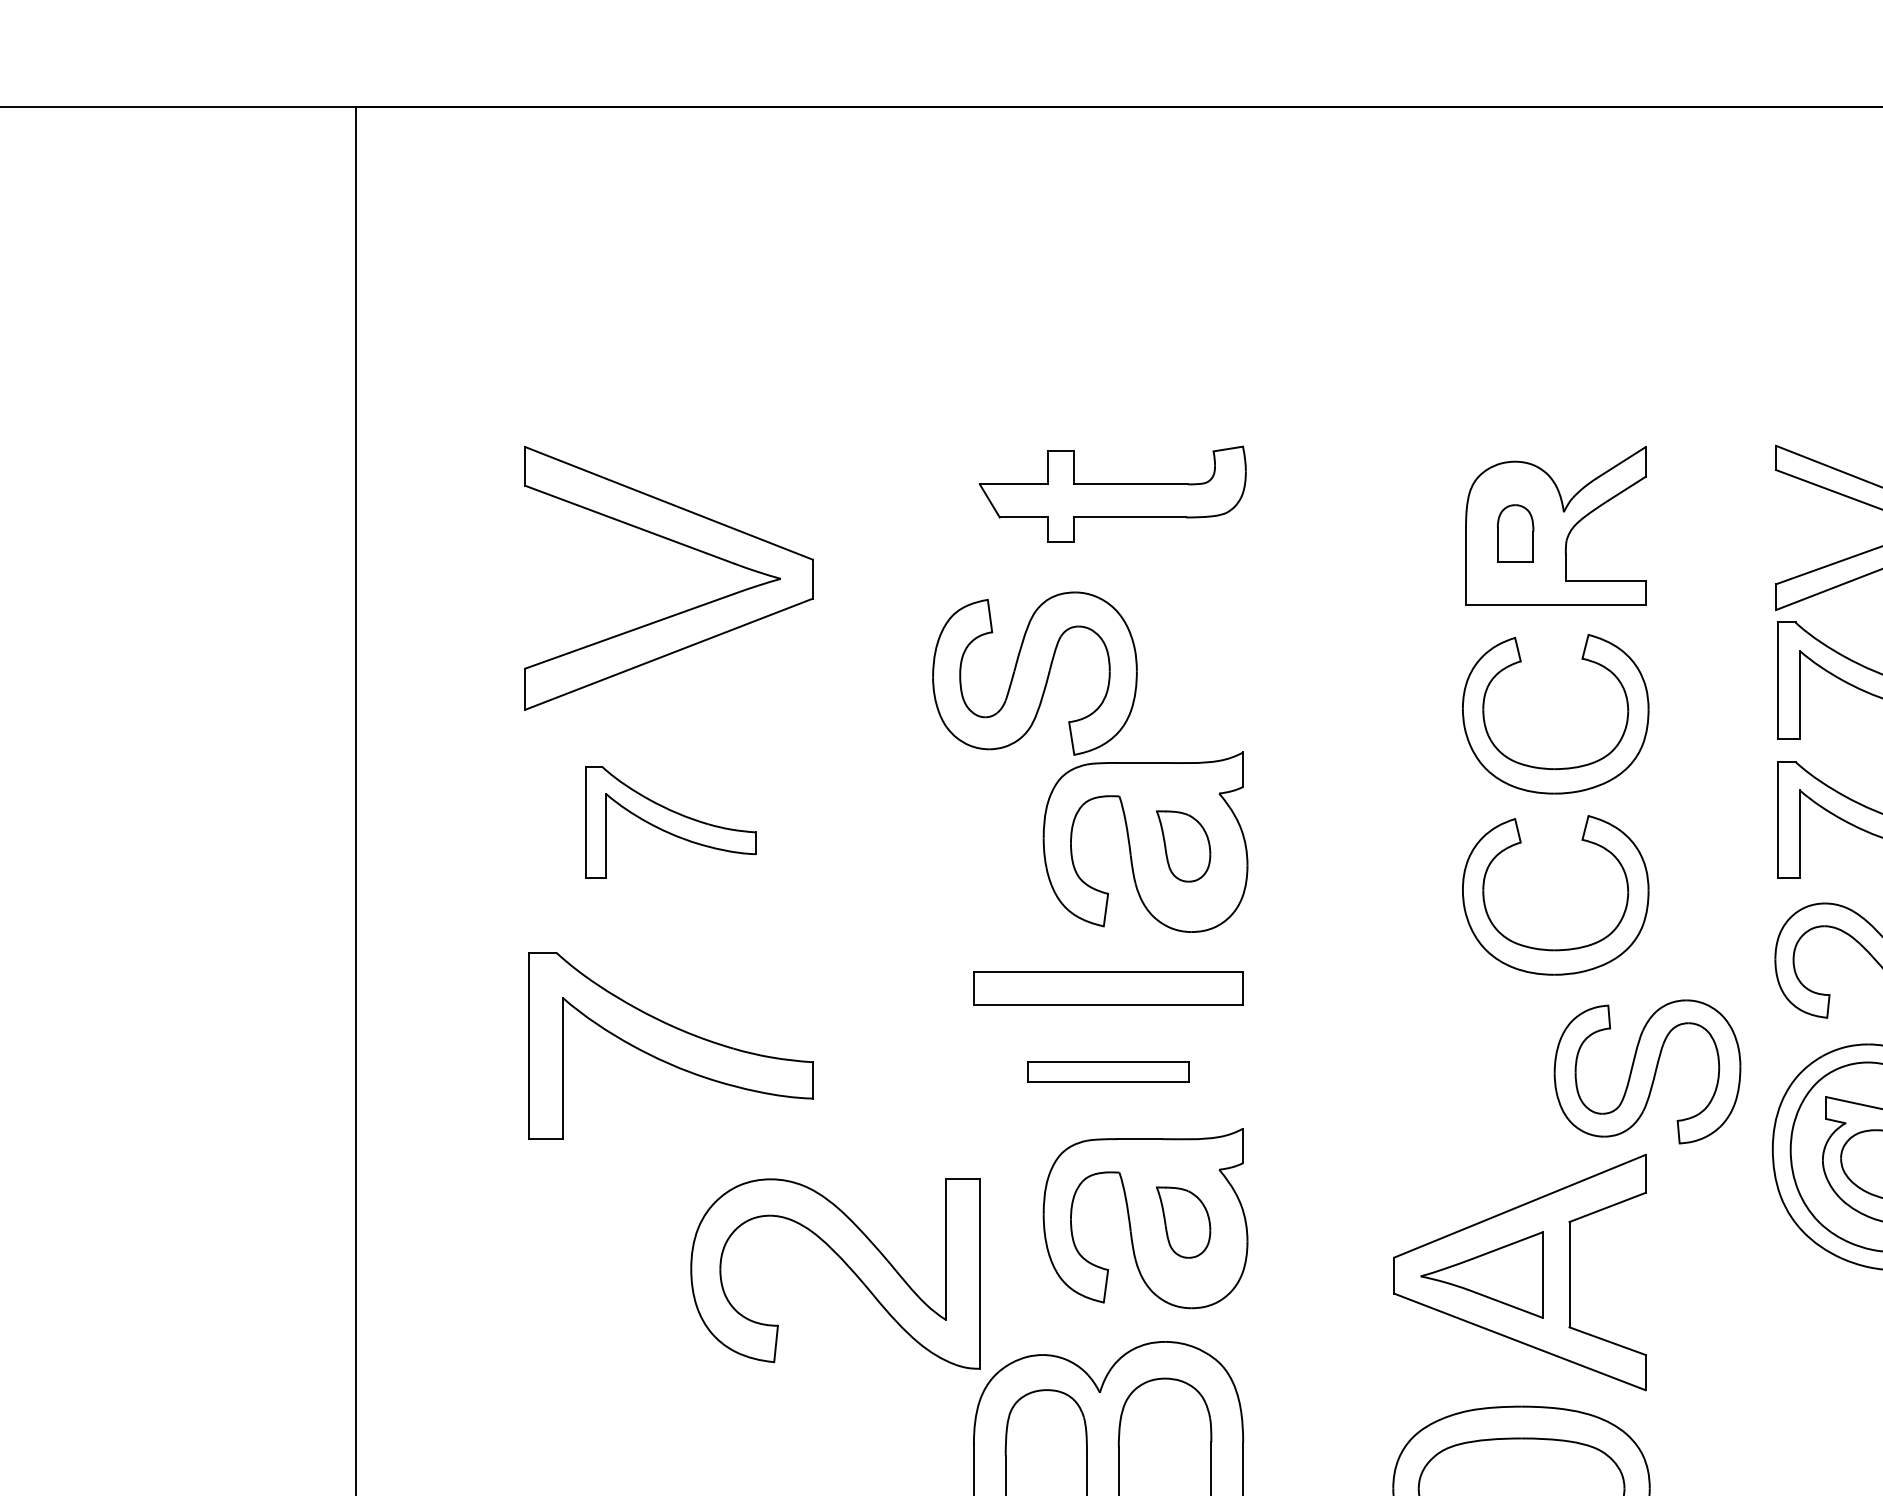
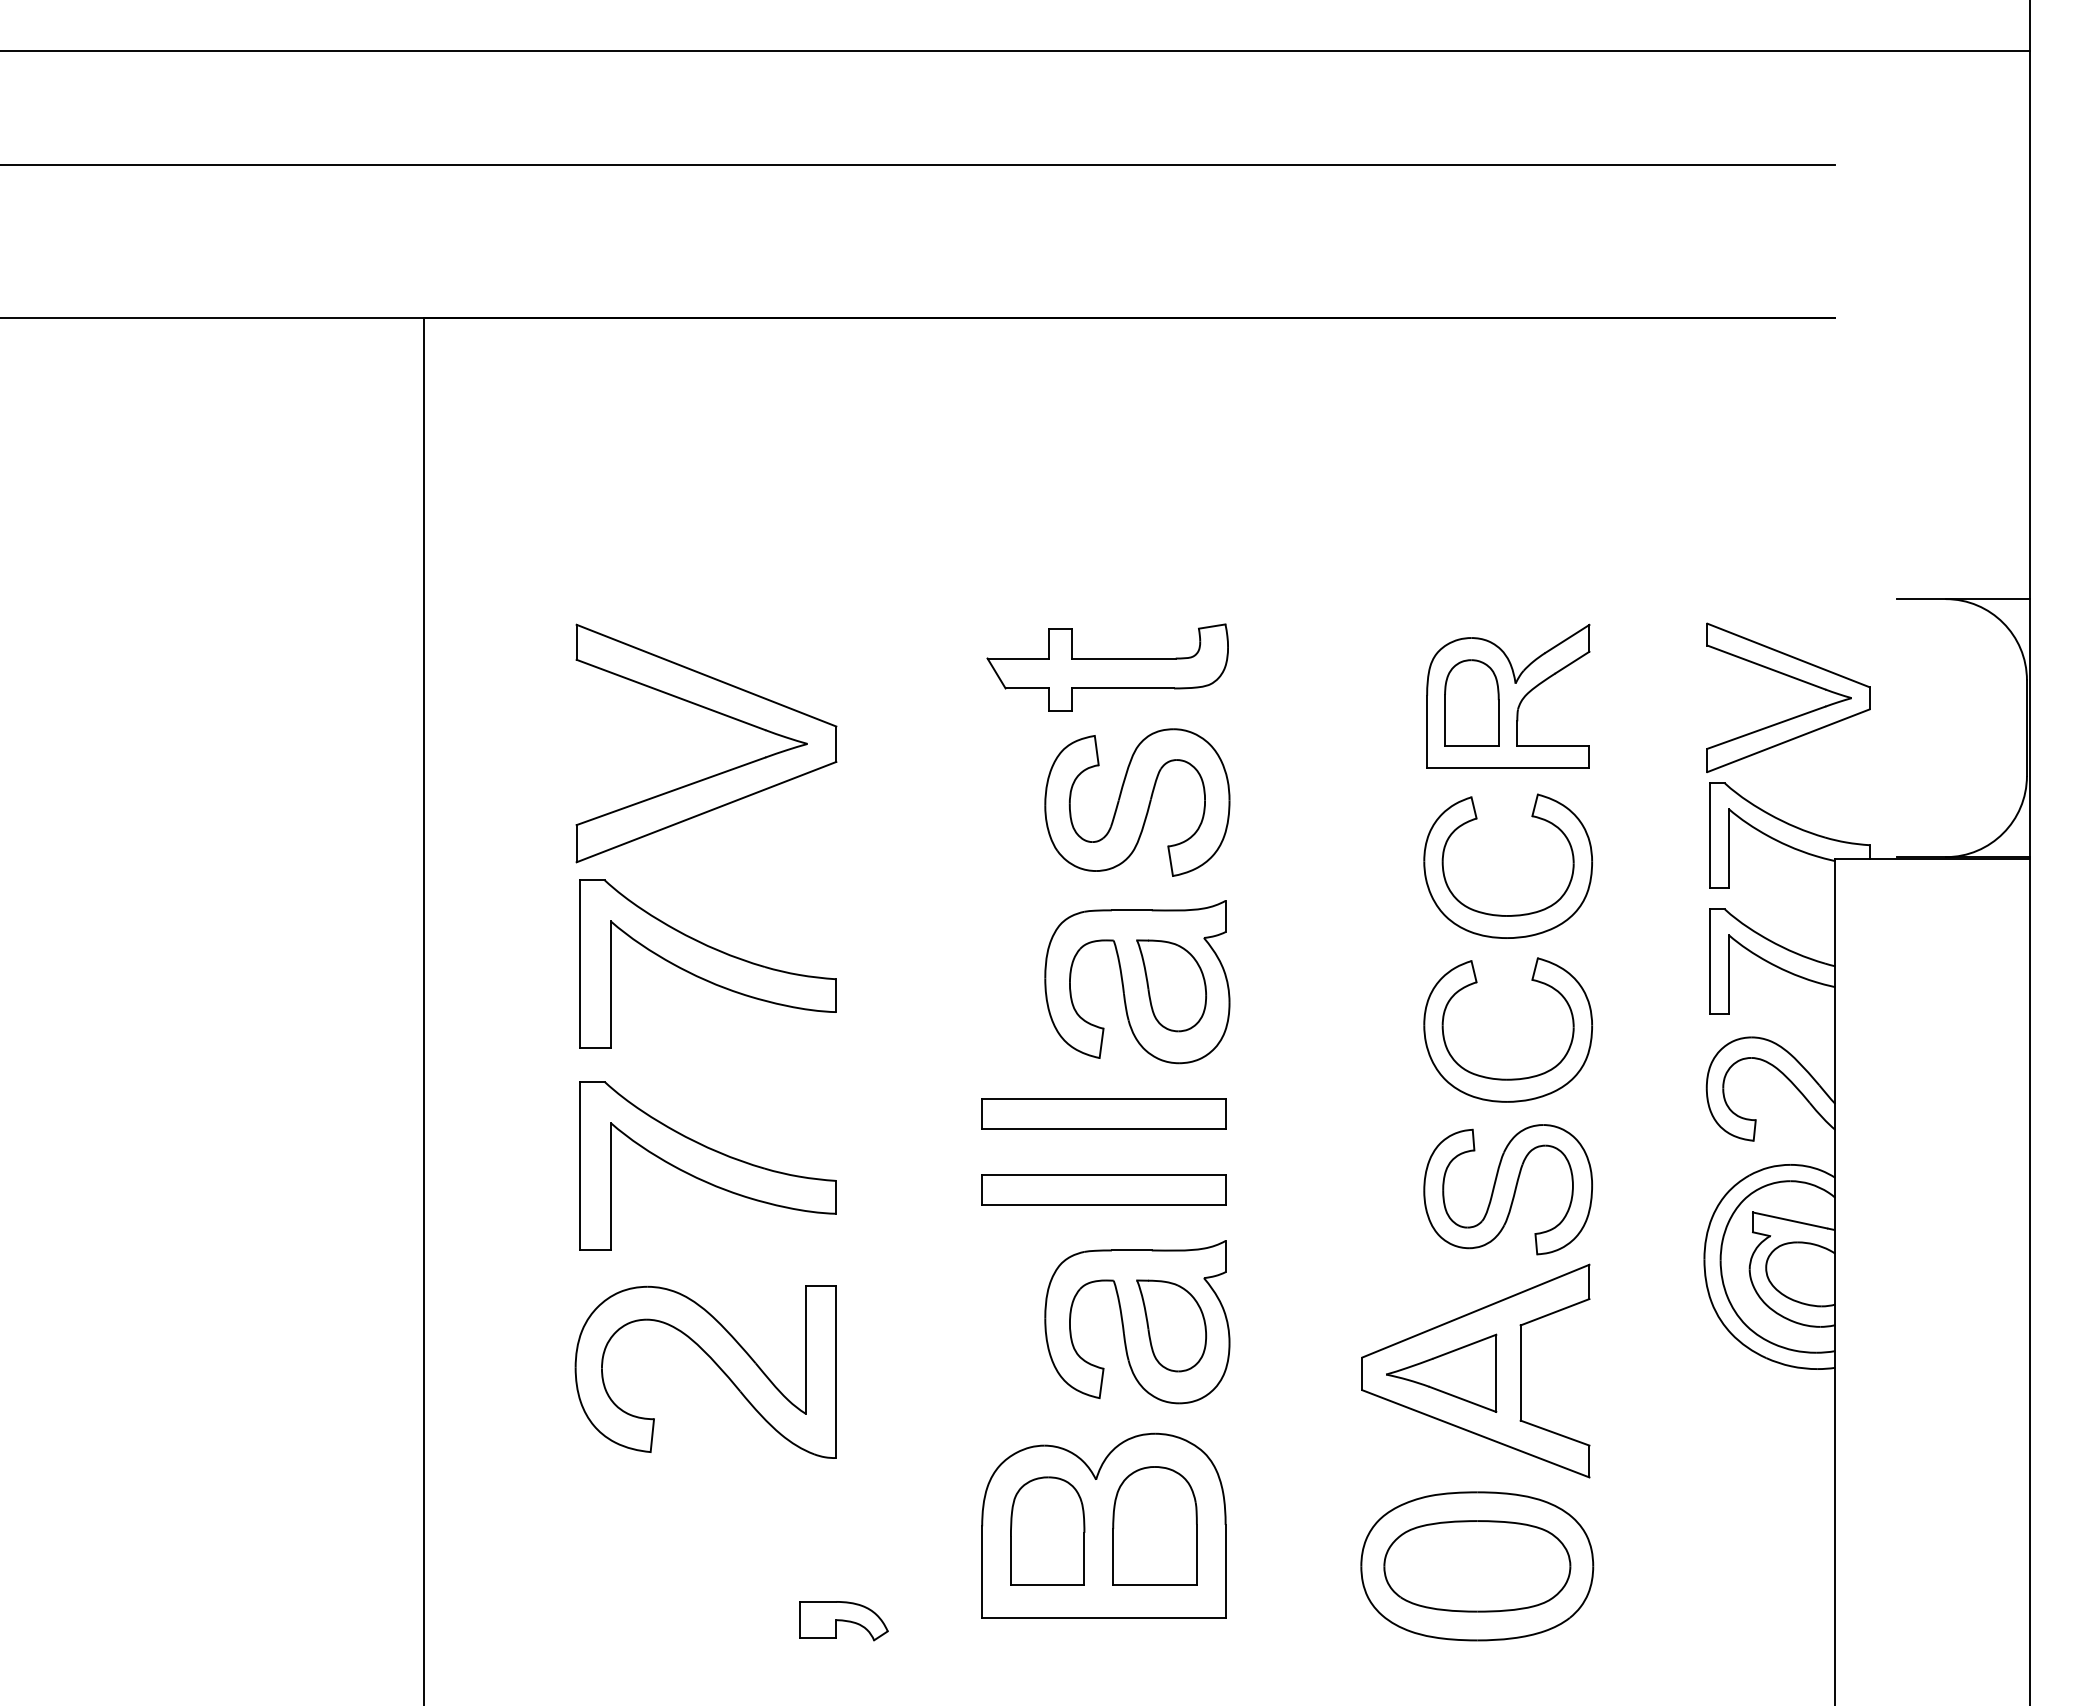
part: (1515, 533) -> (1471, 702), size x1.67
part: (1035, 673) -> (1137, 802), moved
part: (670, 821) -> (707, 963), size x1.67
part: (1183, 846) -> (1171, 985), size x1.43
part: (1108, 1071) -> (1103, 1189), size x1.67
part: (1646, 1071) -> (1507, 1189), moved
part: (1183, 1222) -> (1171, 1325), size x1.43
part: (843, 1263) -> (713, 1362), moved

